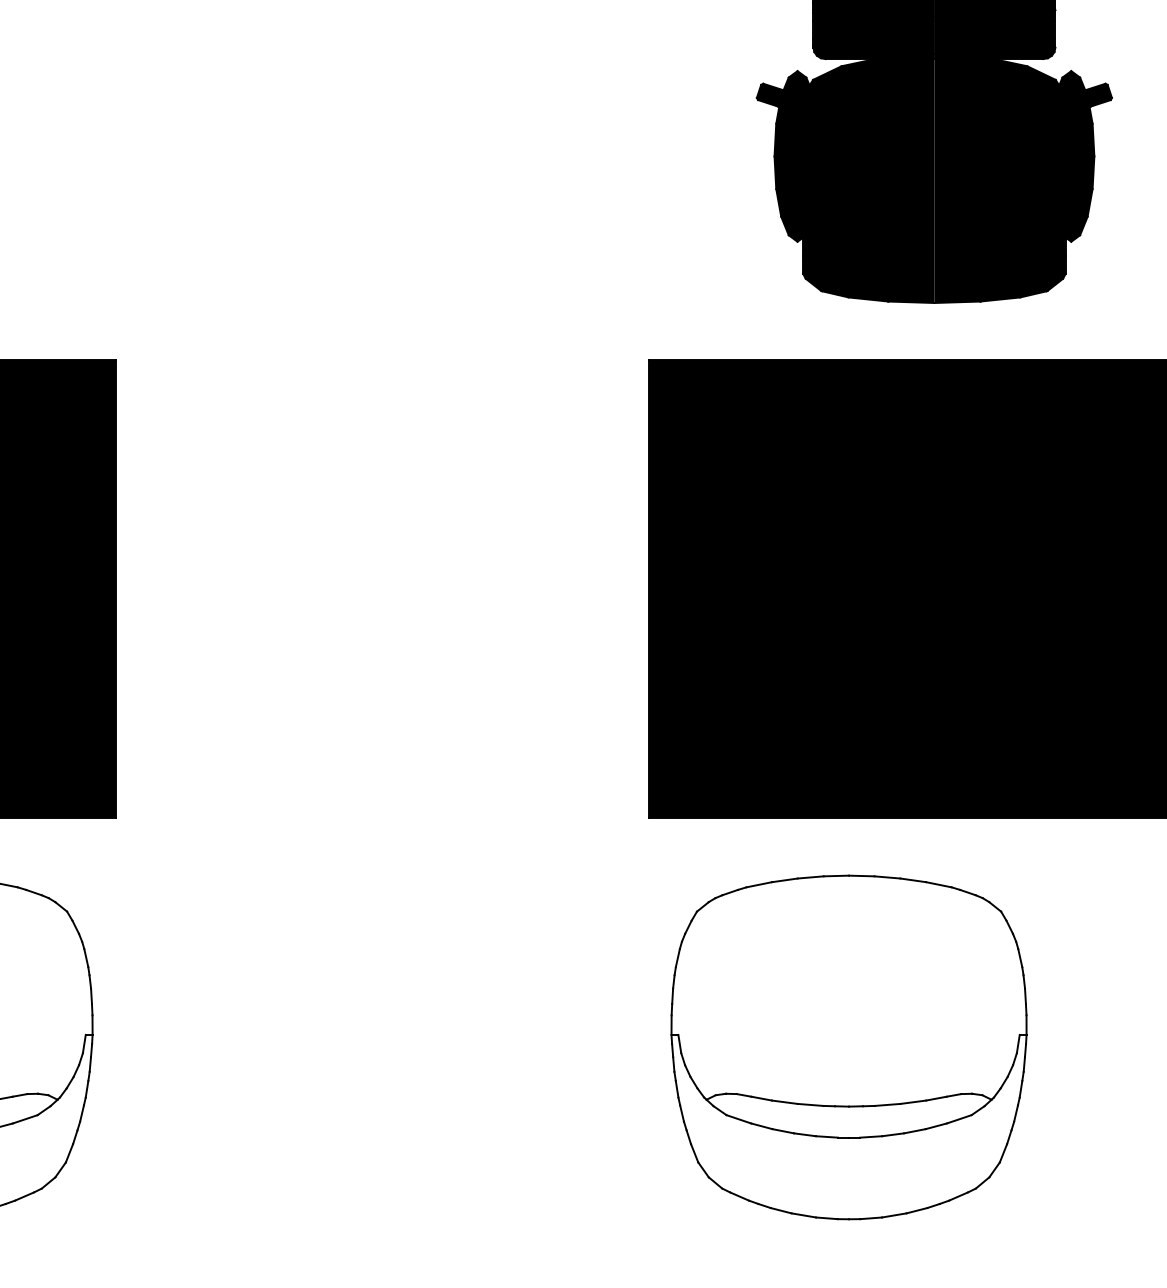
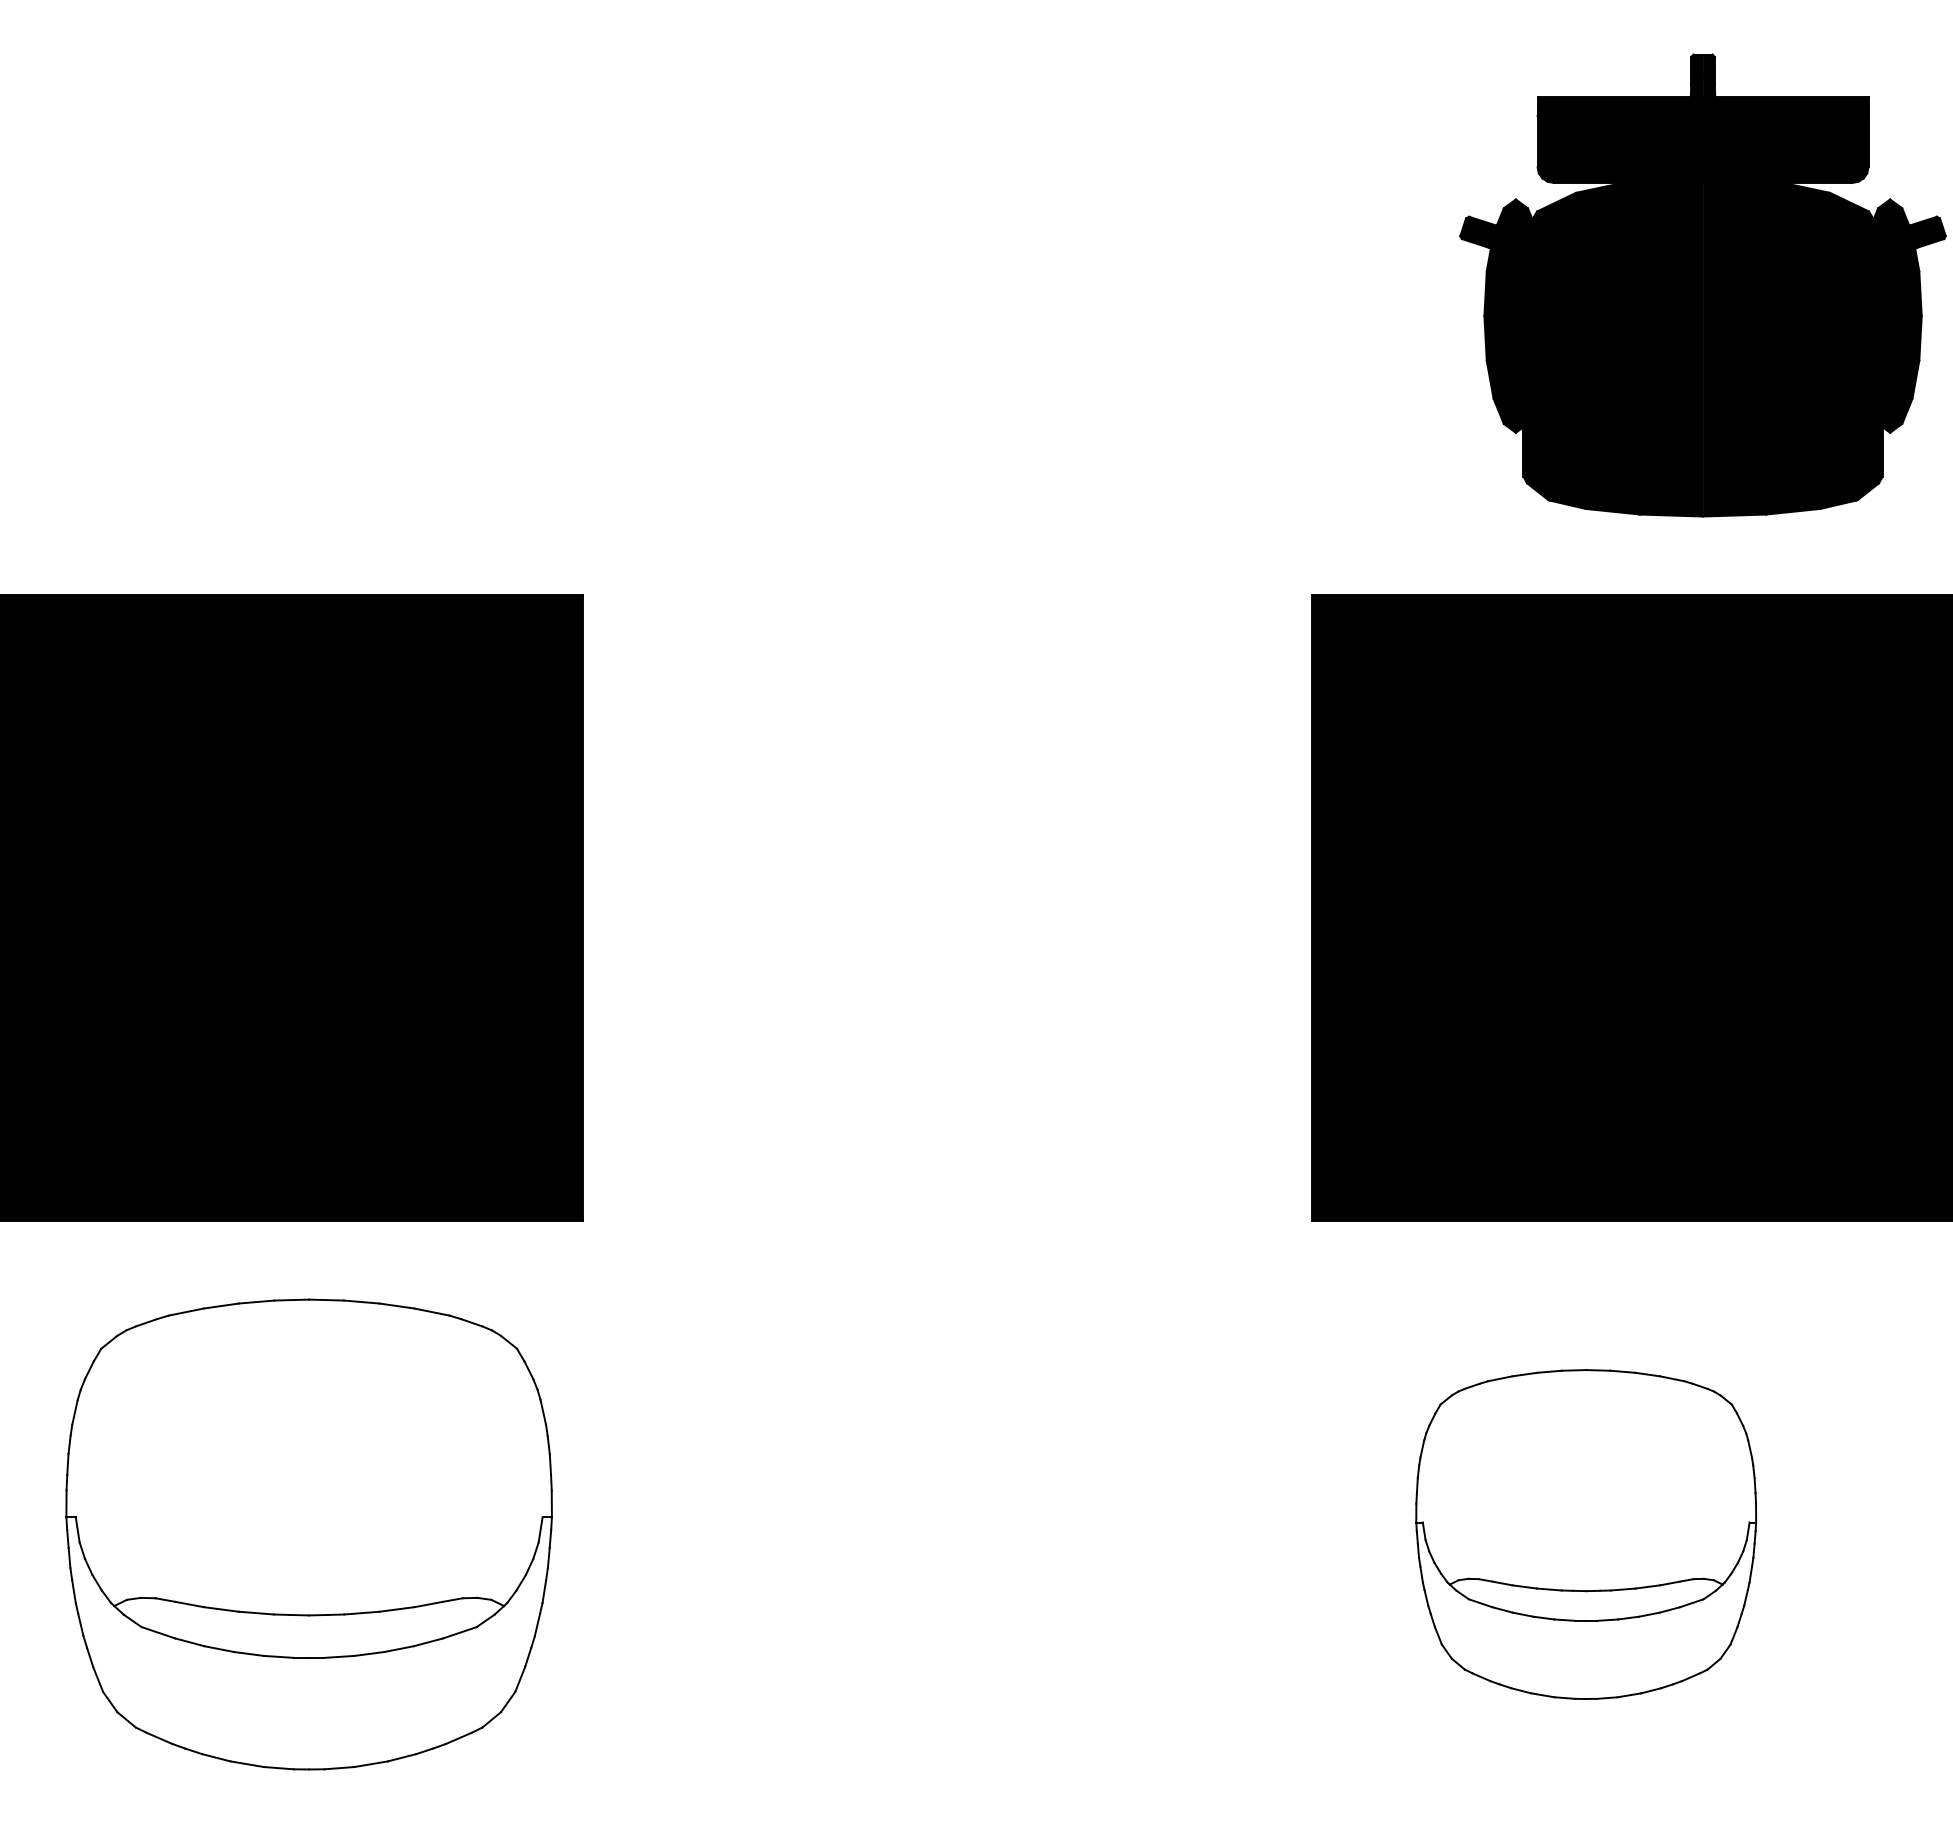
part: (848, 1047) -> (1585, 1534), size x0.7

